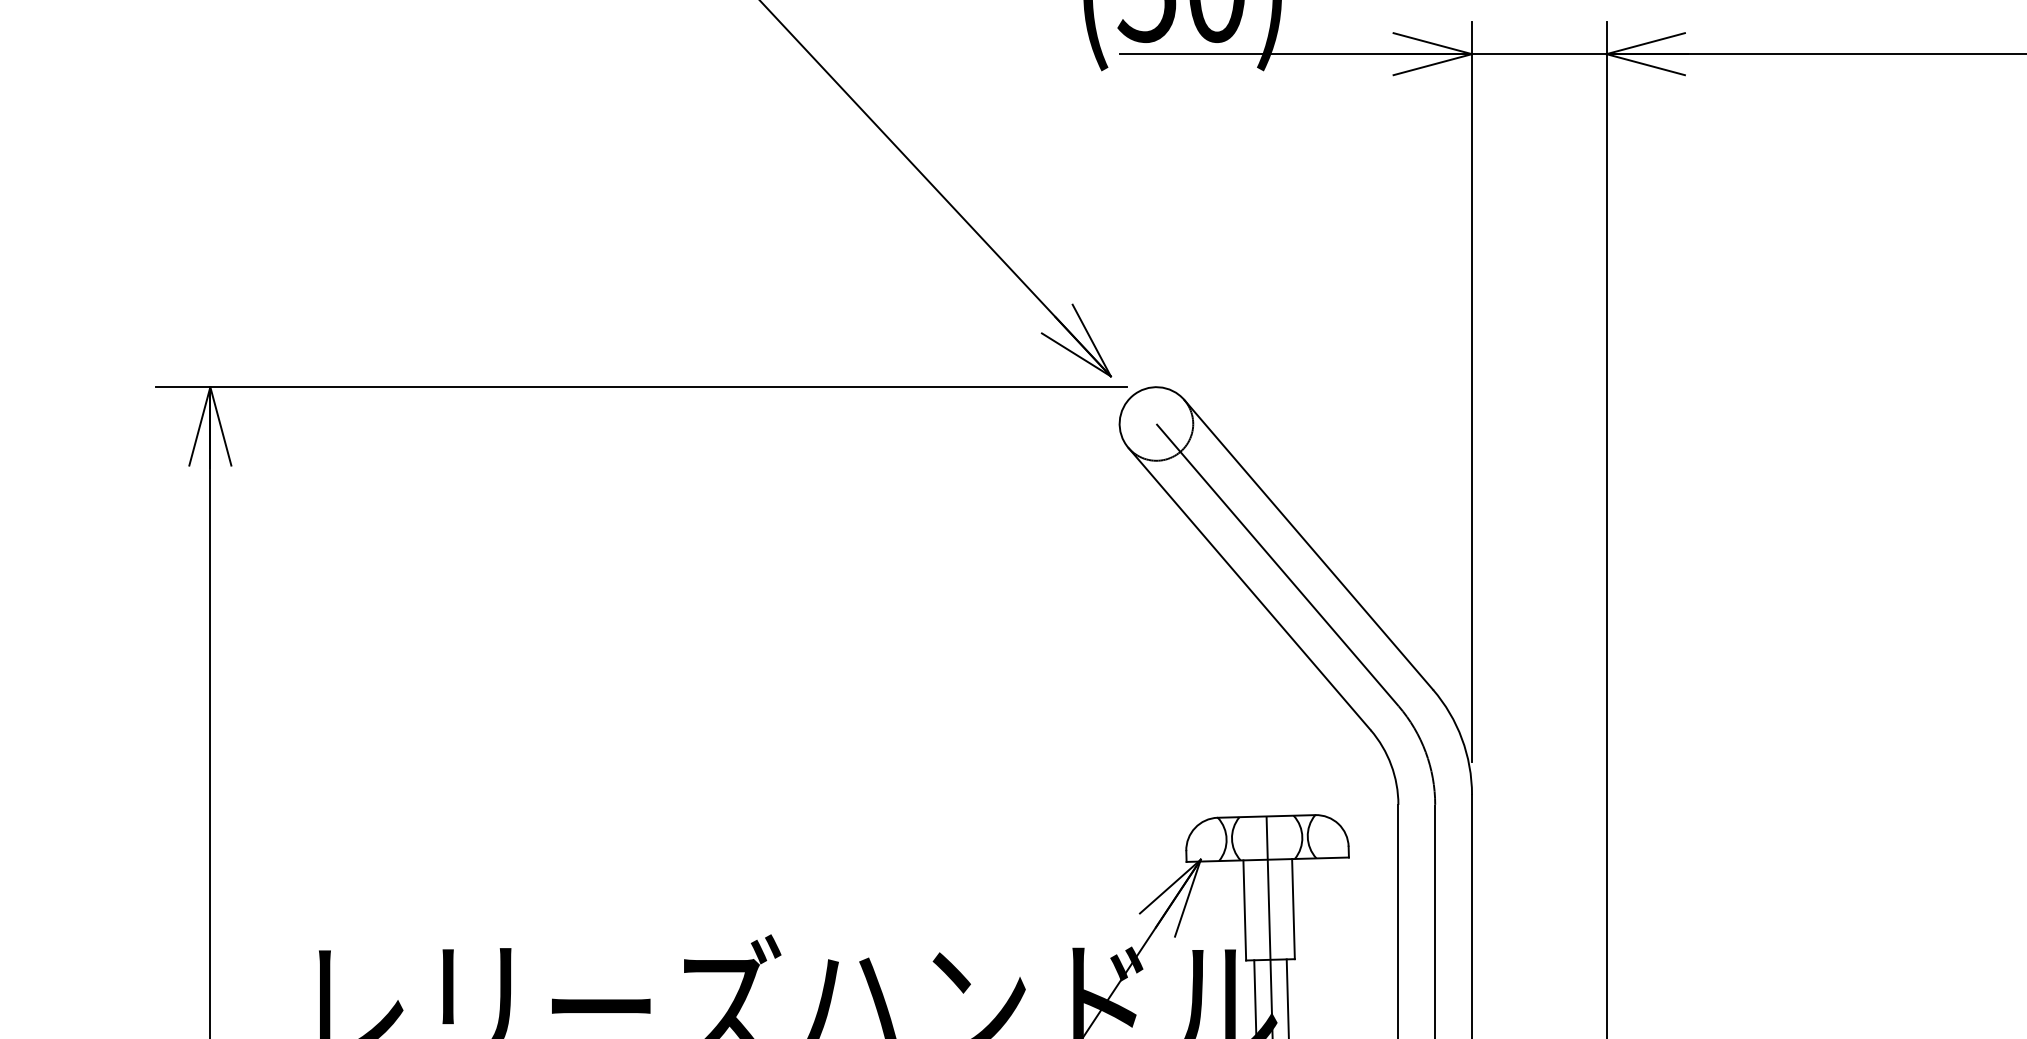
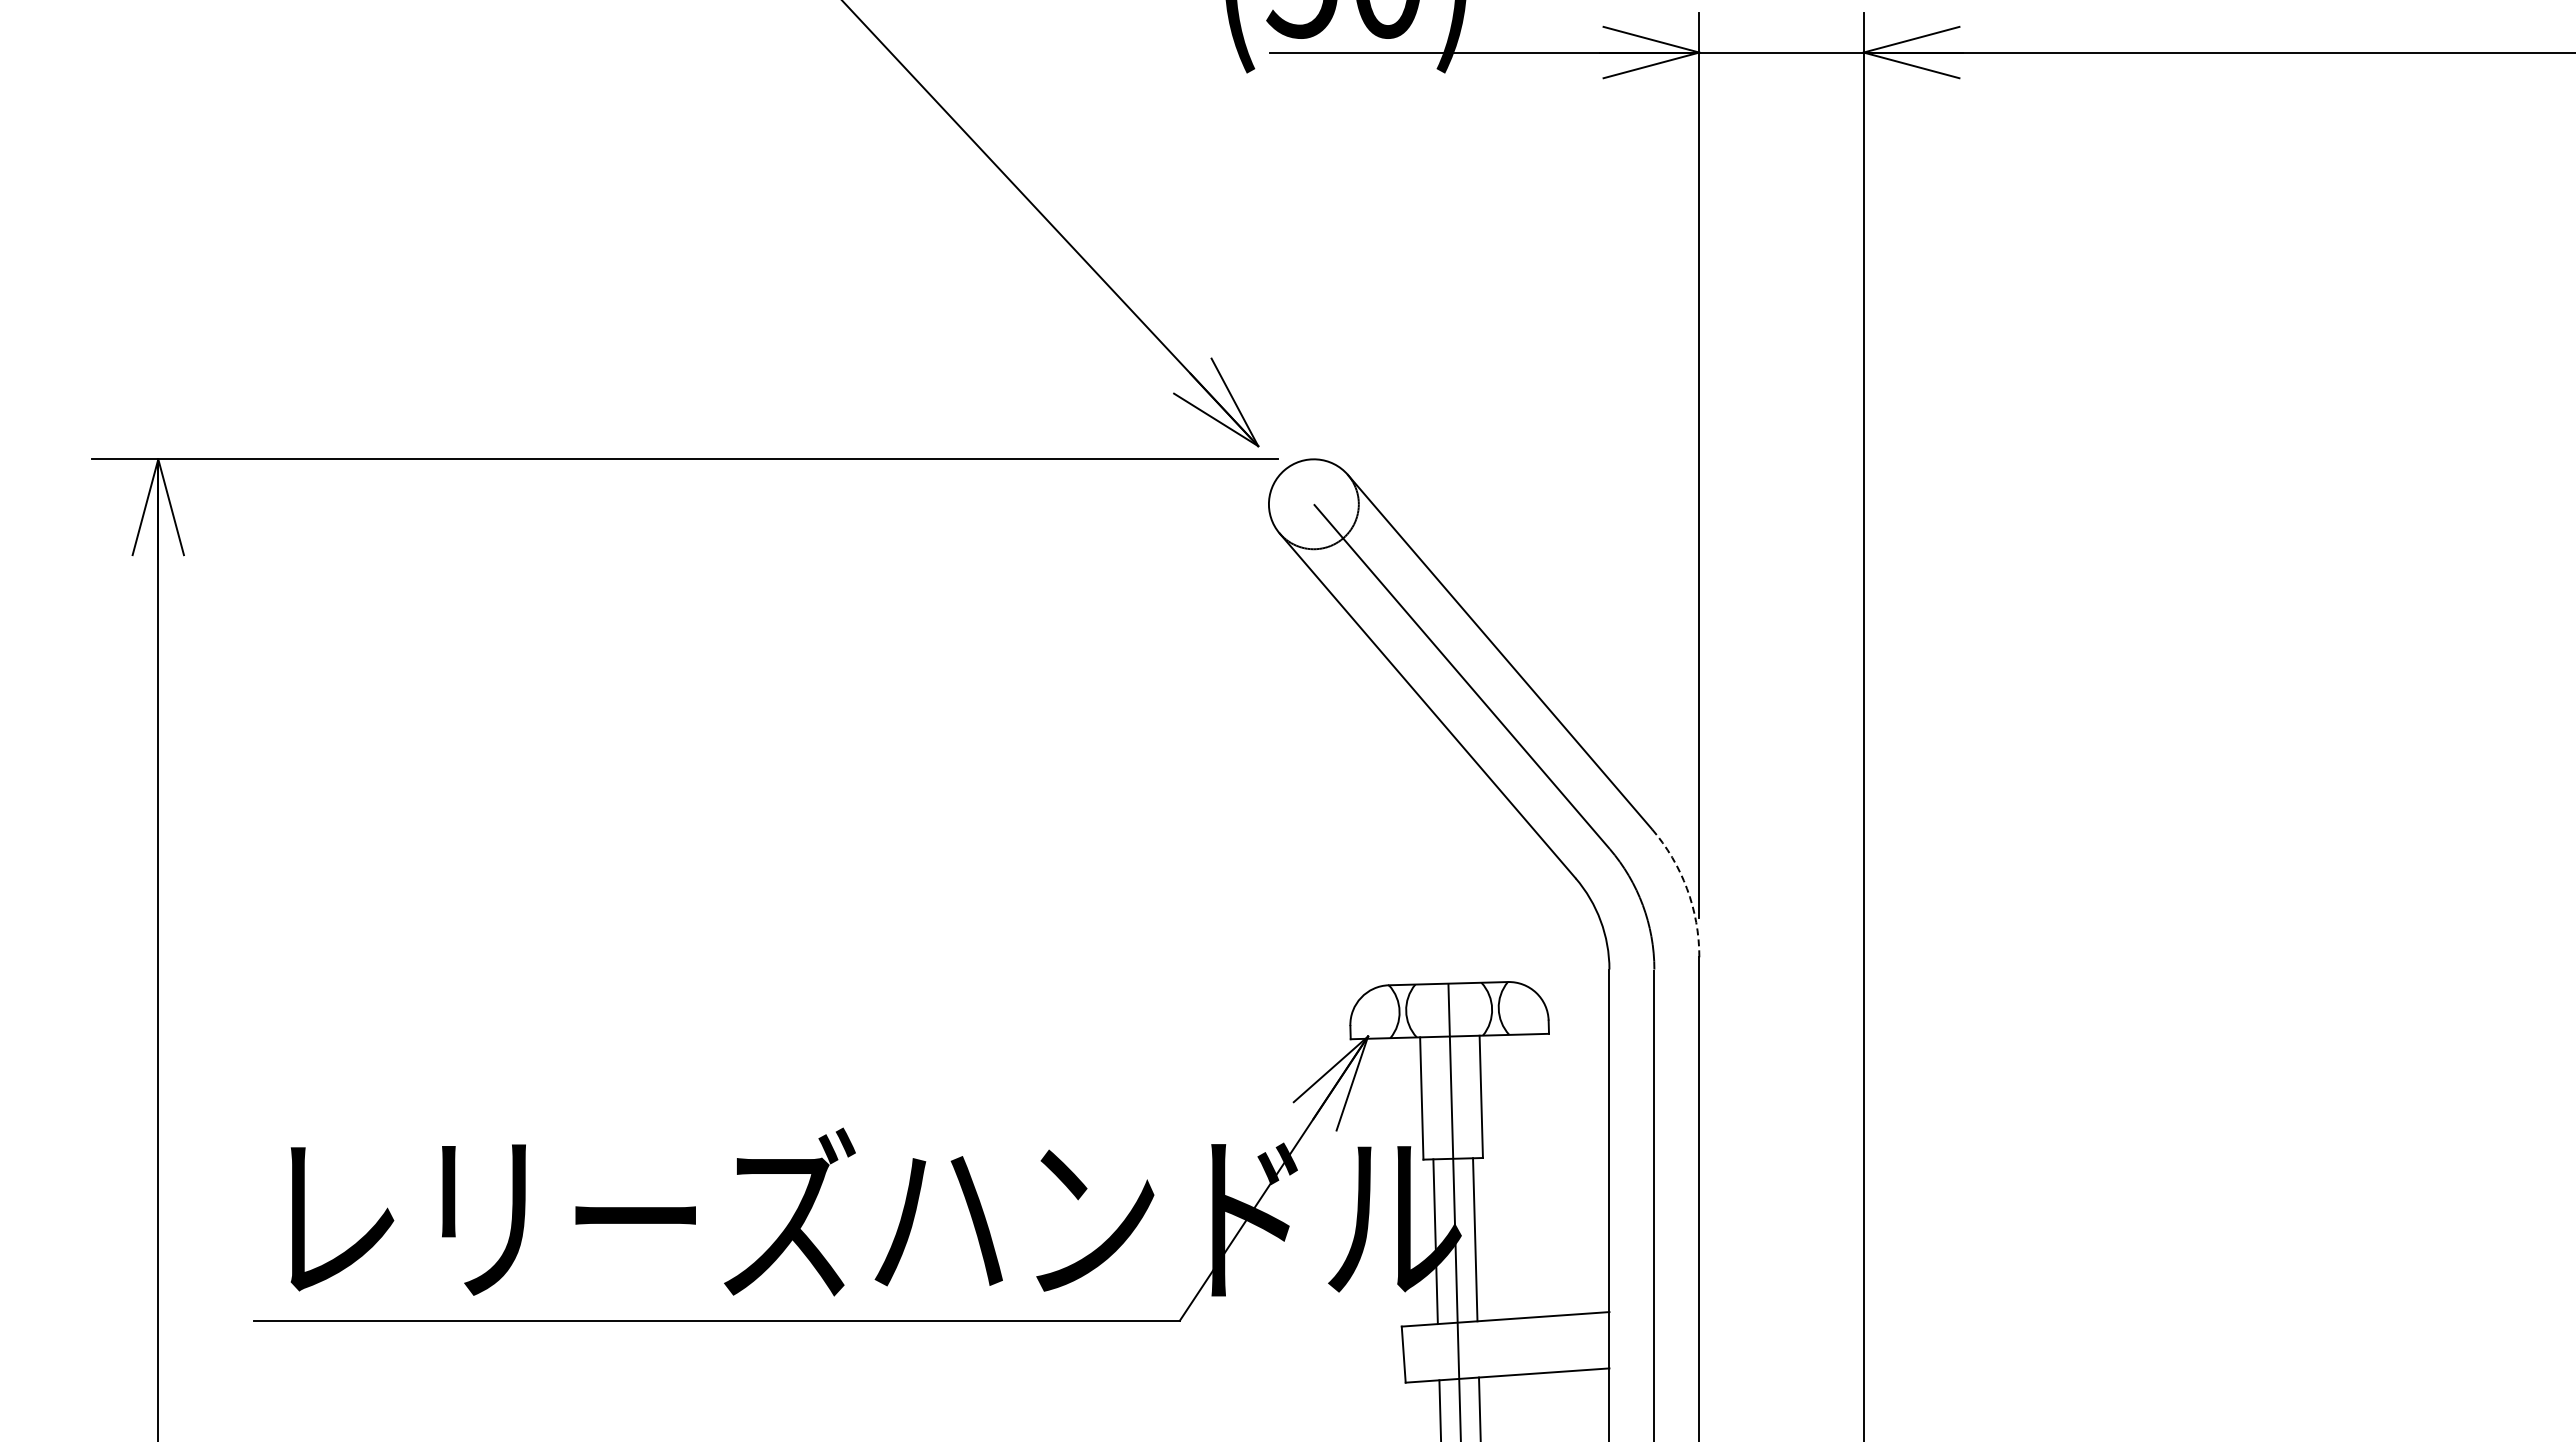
arc: (1462, 738) -> (1687, 888), solid -> dashed

